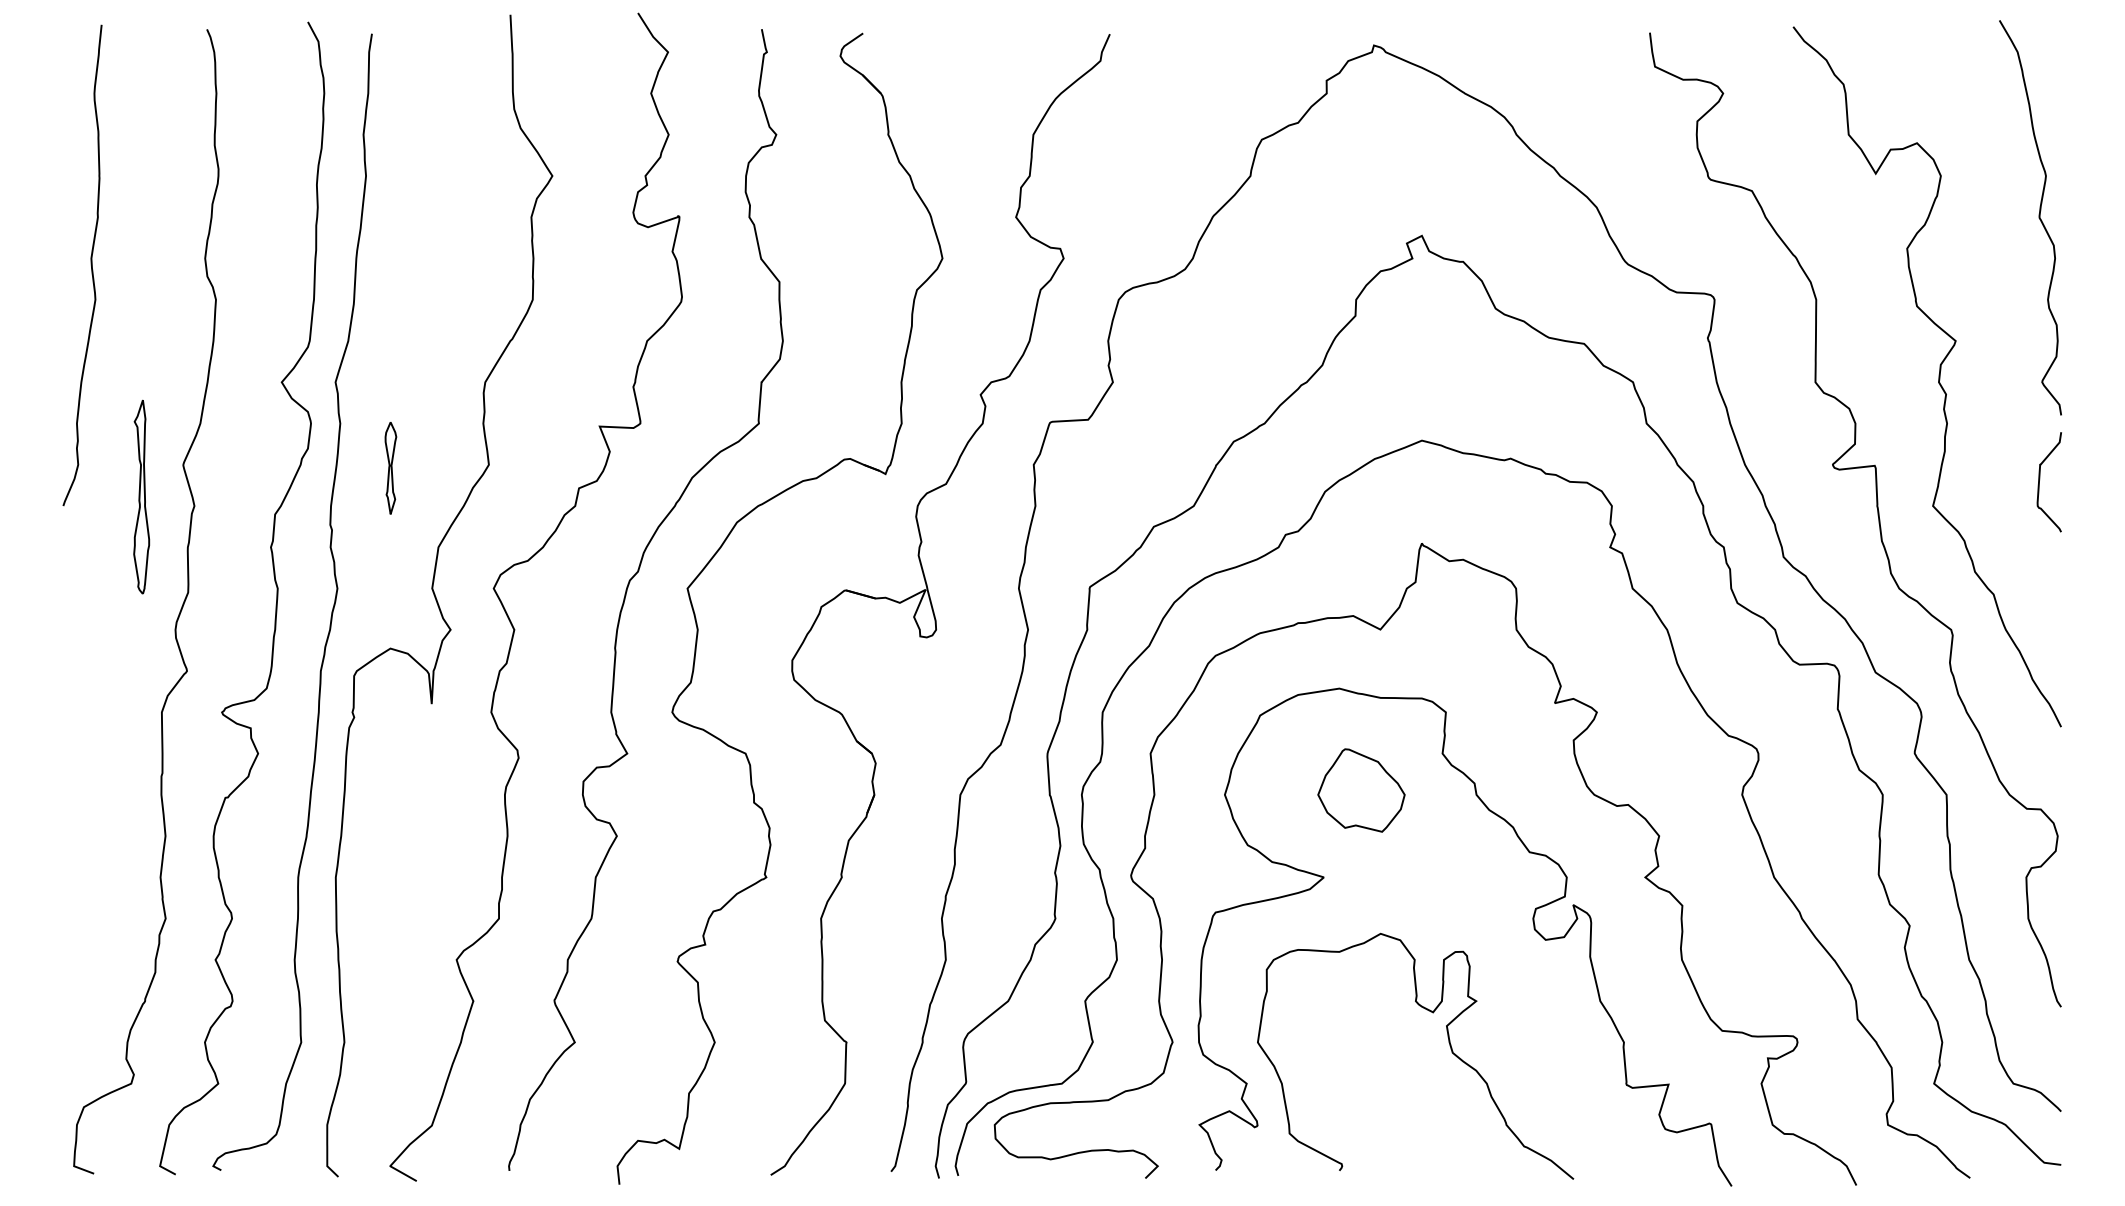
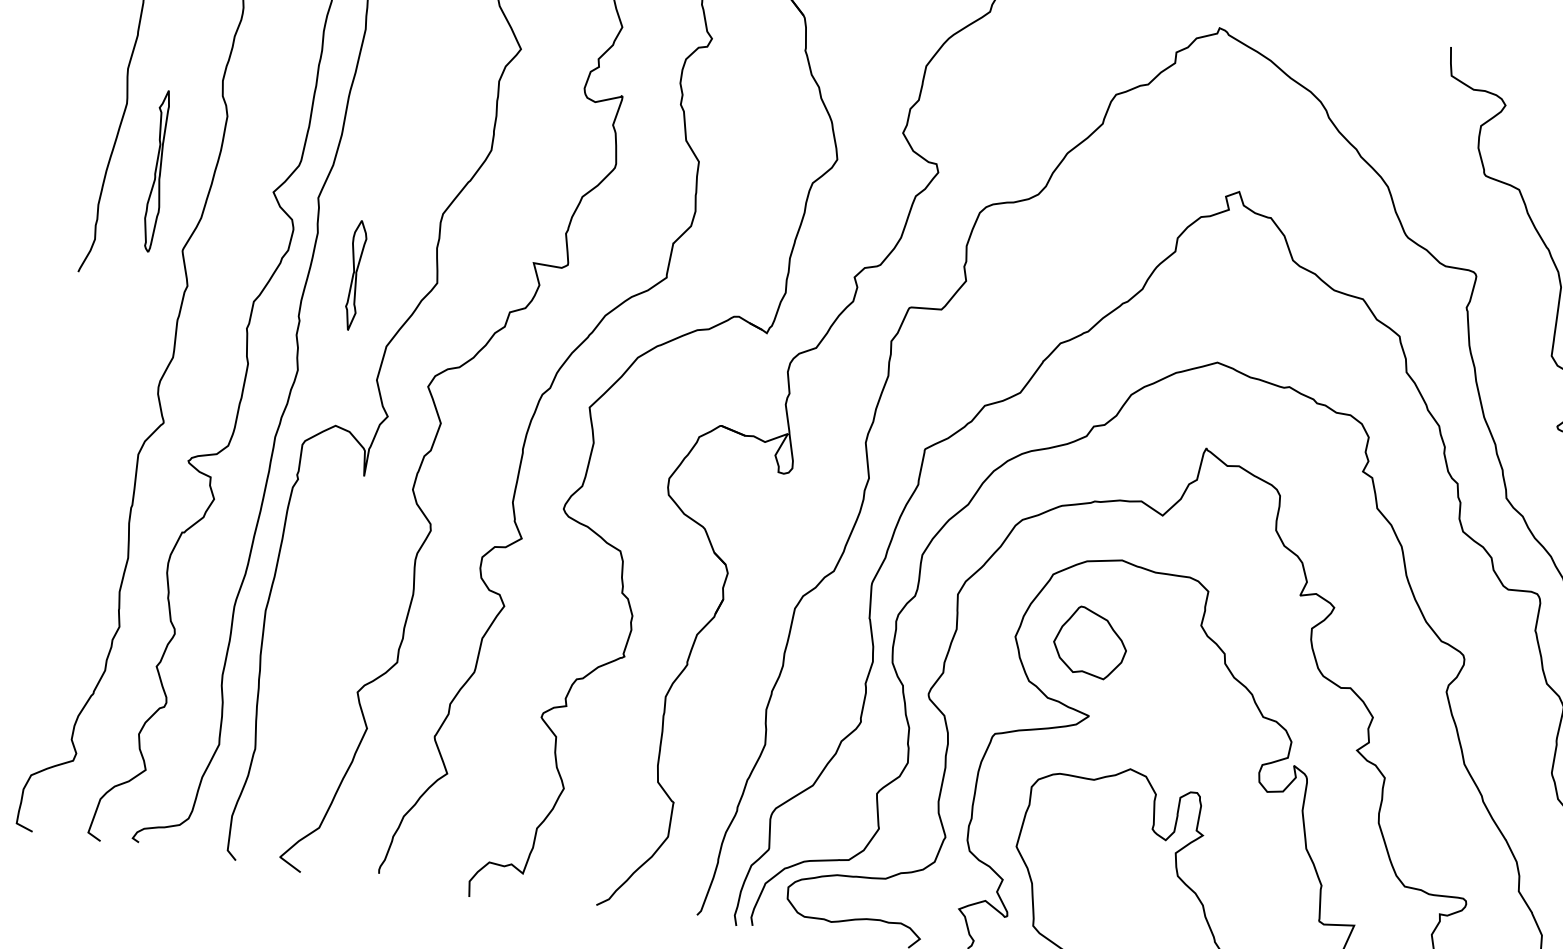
part: (390, 468) -> (354, 275), size x1.43
part: (141, 496) -> (157, 170), moved
part: (1361, 790) -> (1090, 642), moved

